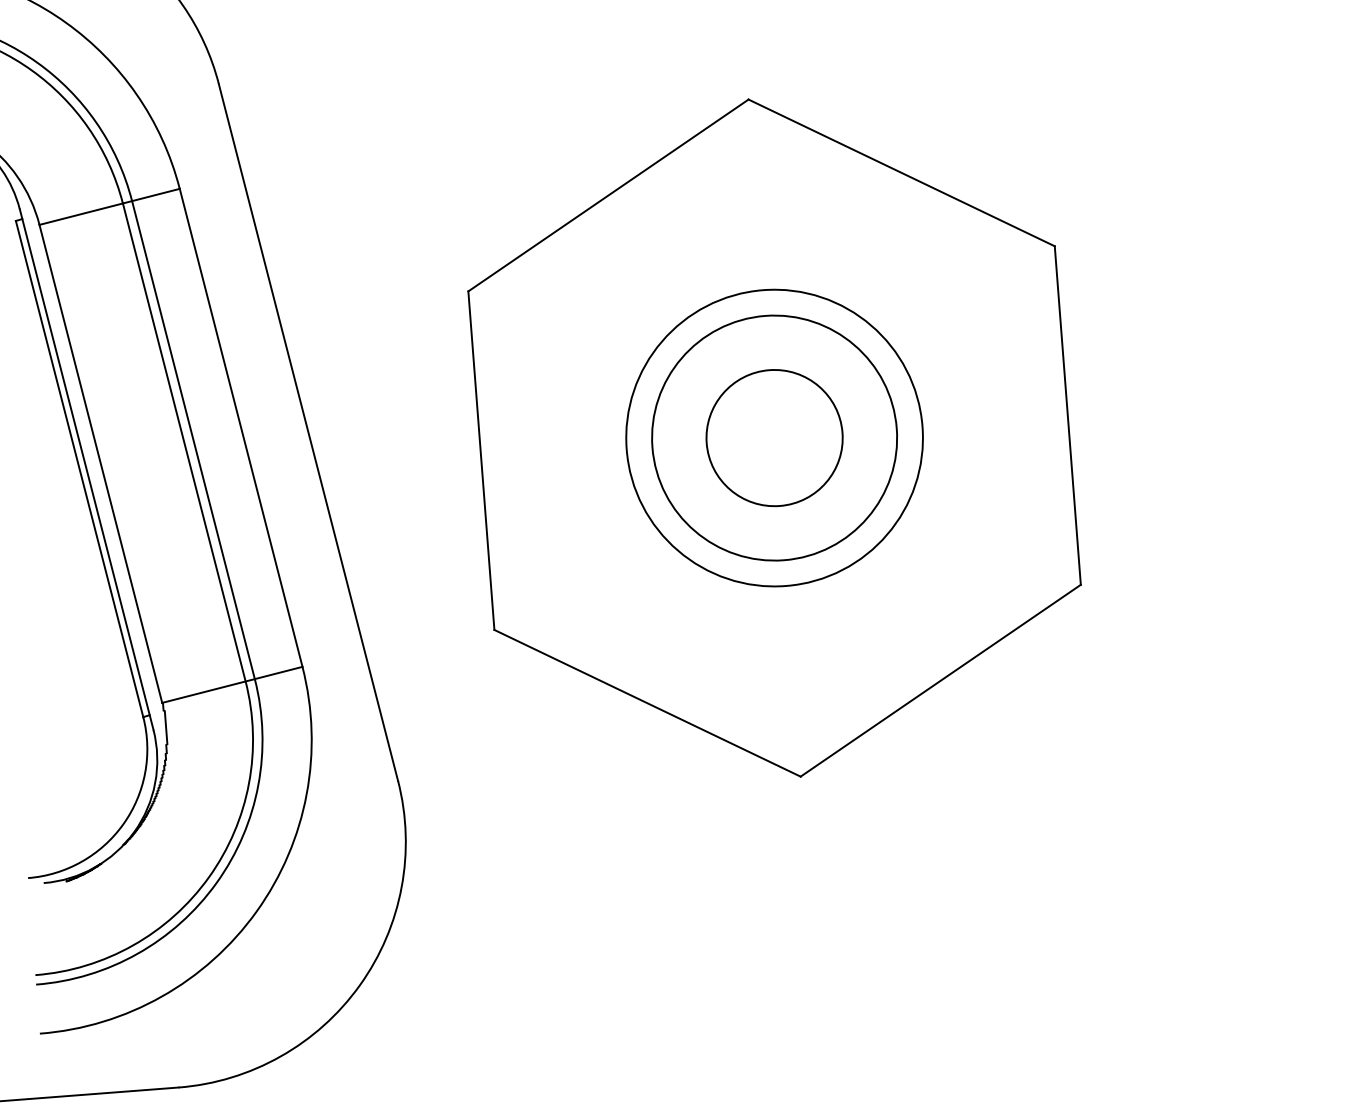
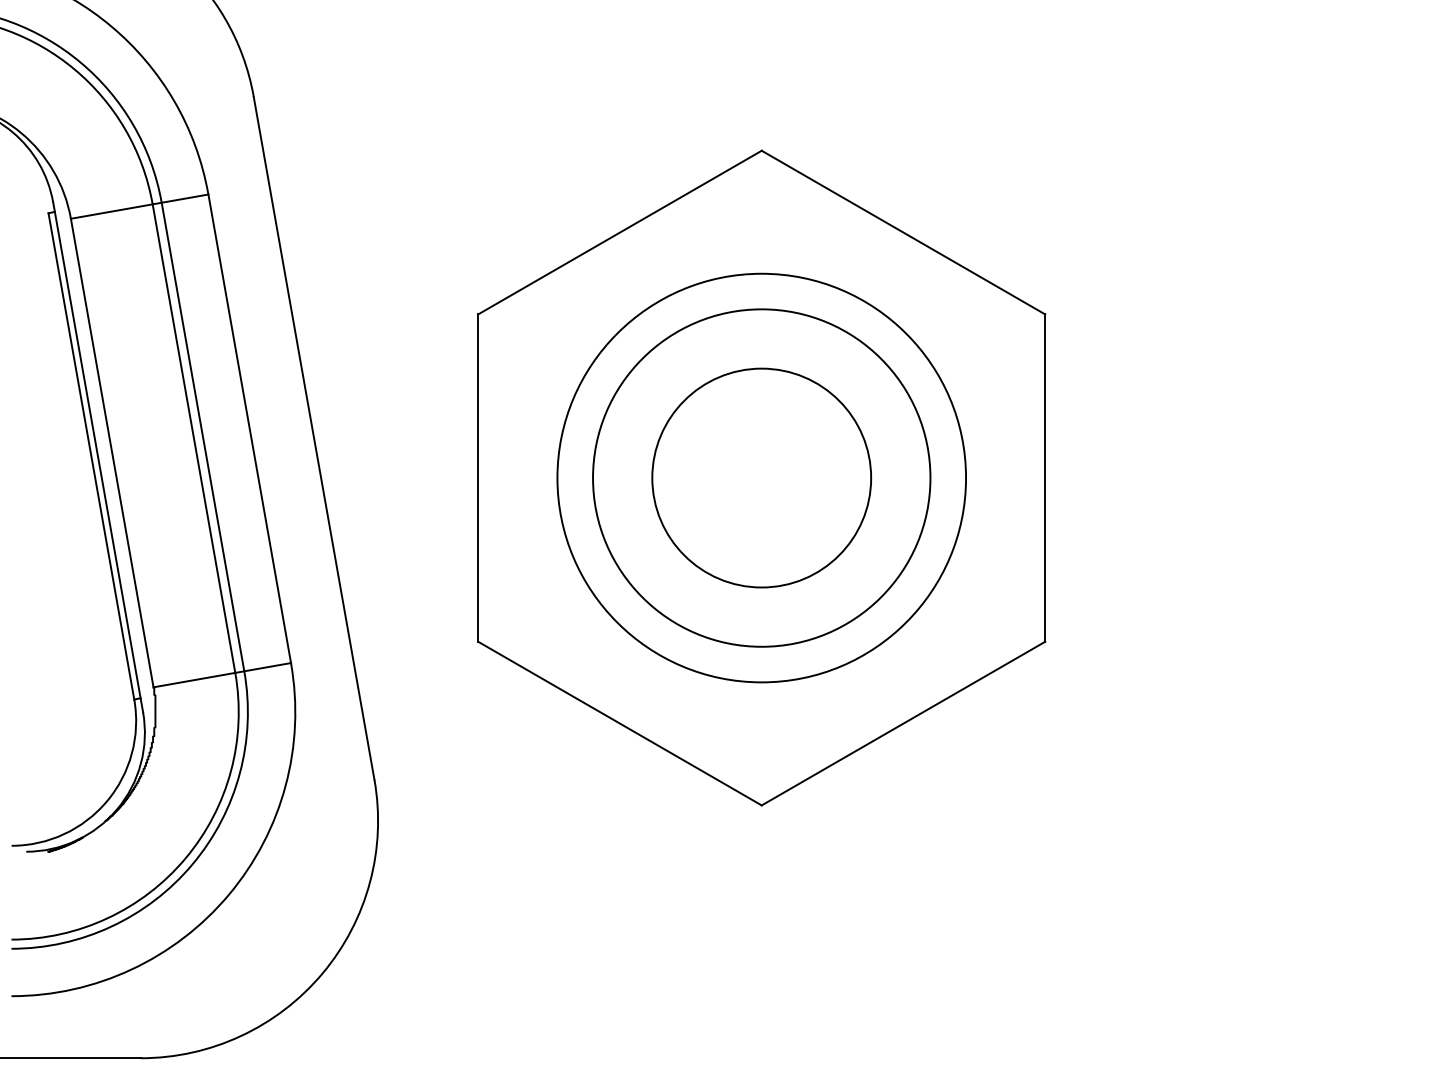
circle: (774, 437) -> (761, 477), size x1.43
circle: (774, 437) -> (761, 477), size x1.43
circle: (774, 437) -> (761, 477), size x1.67

